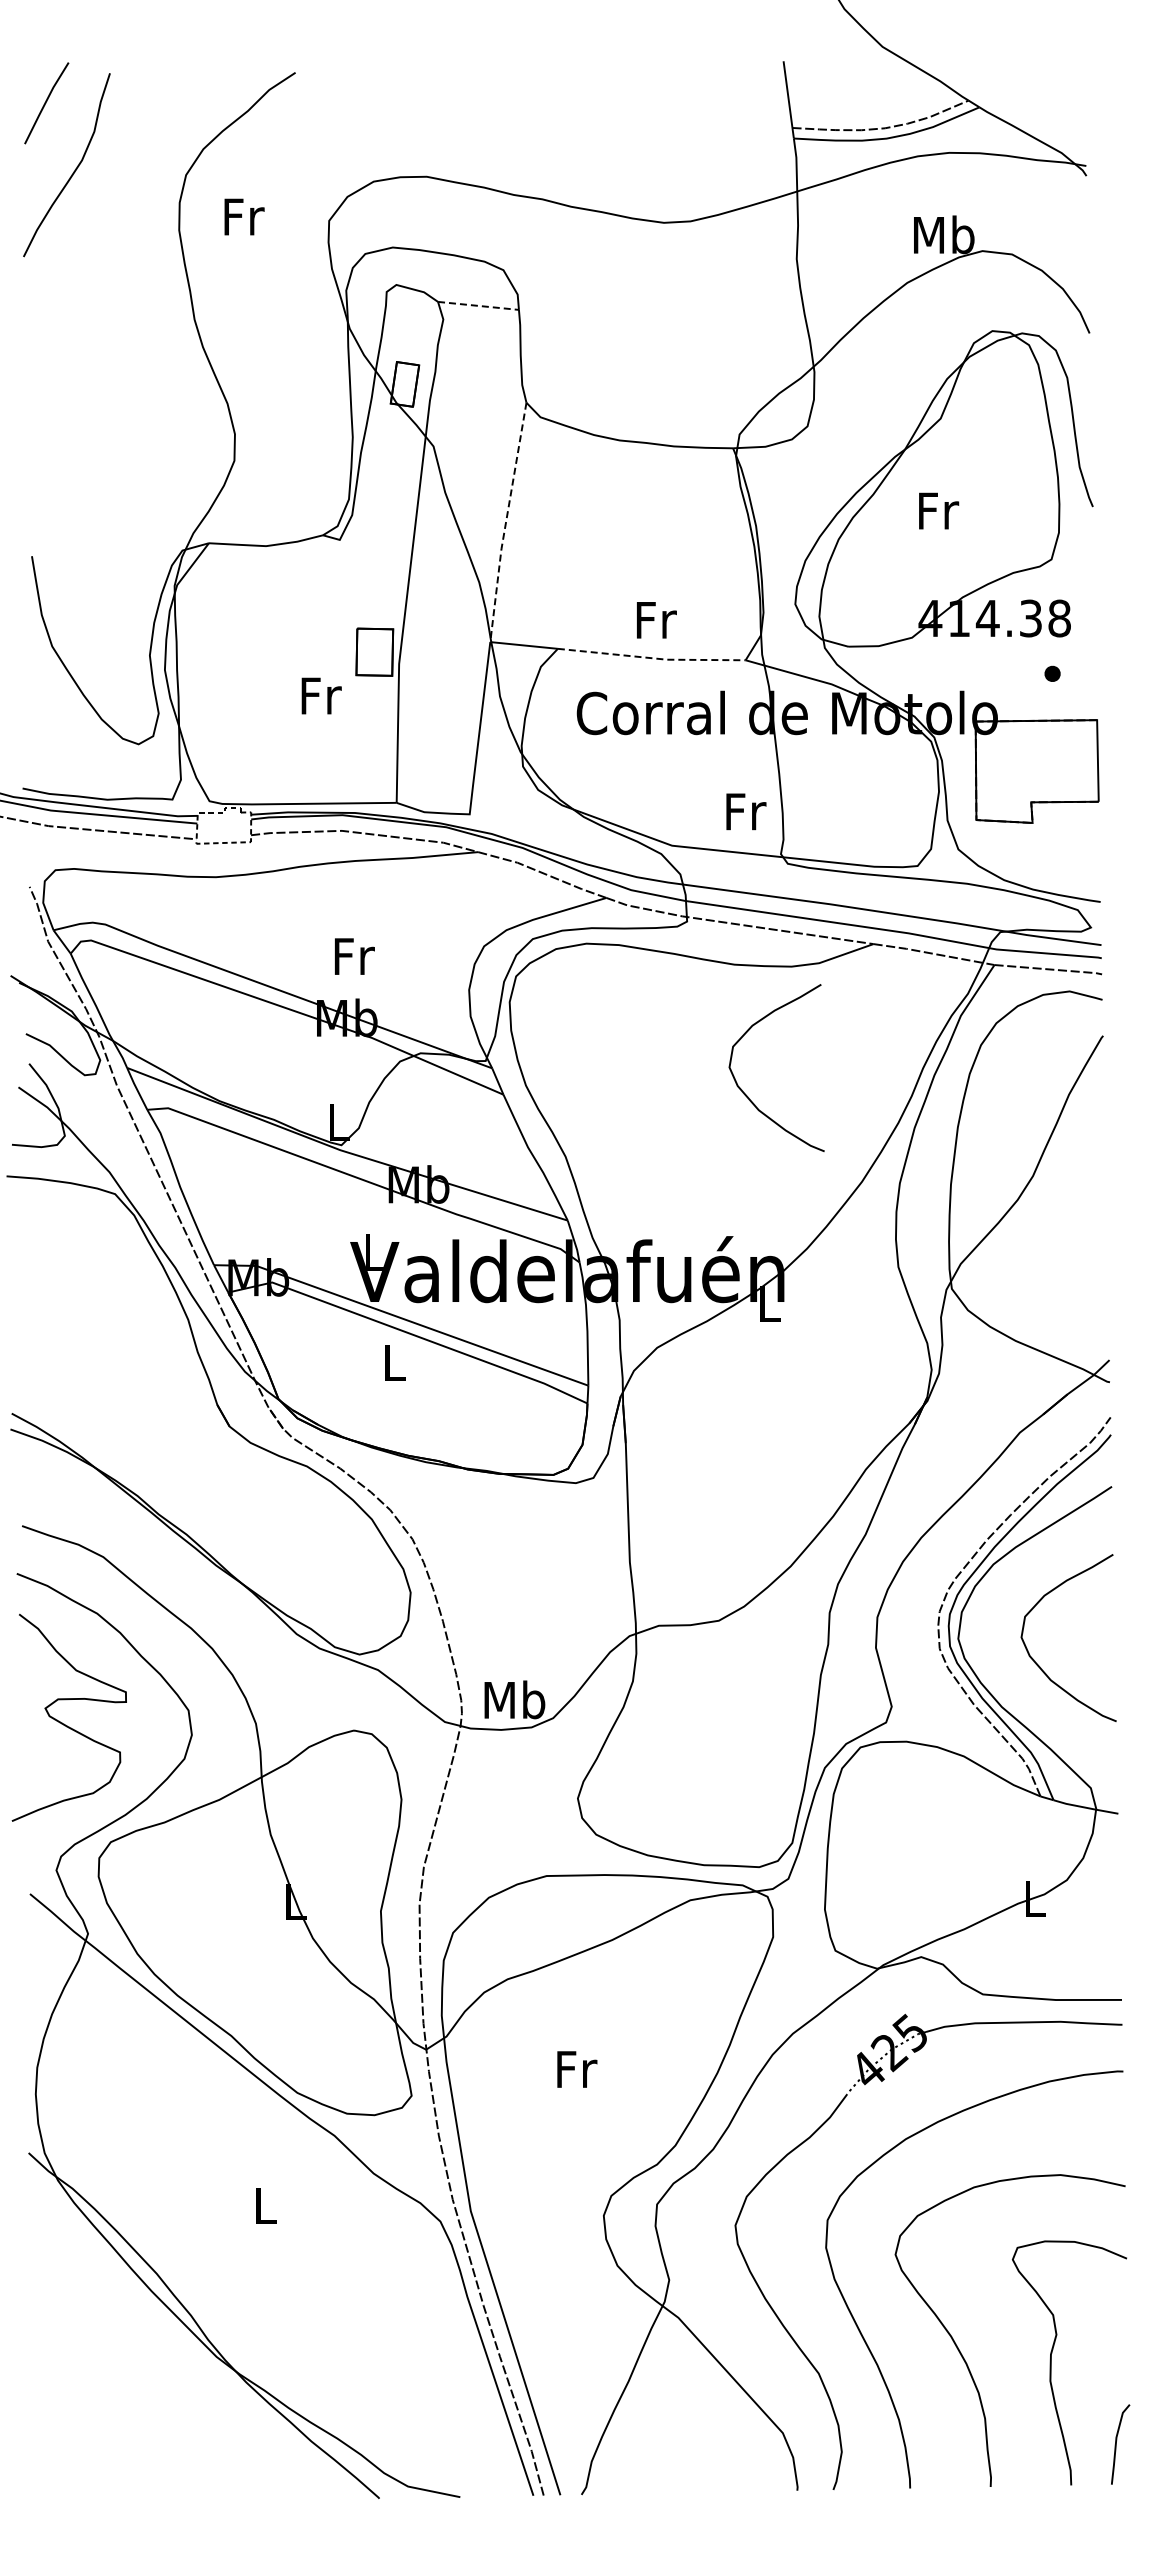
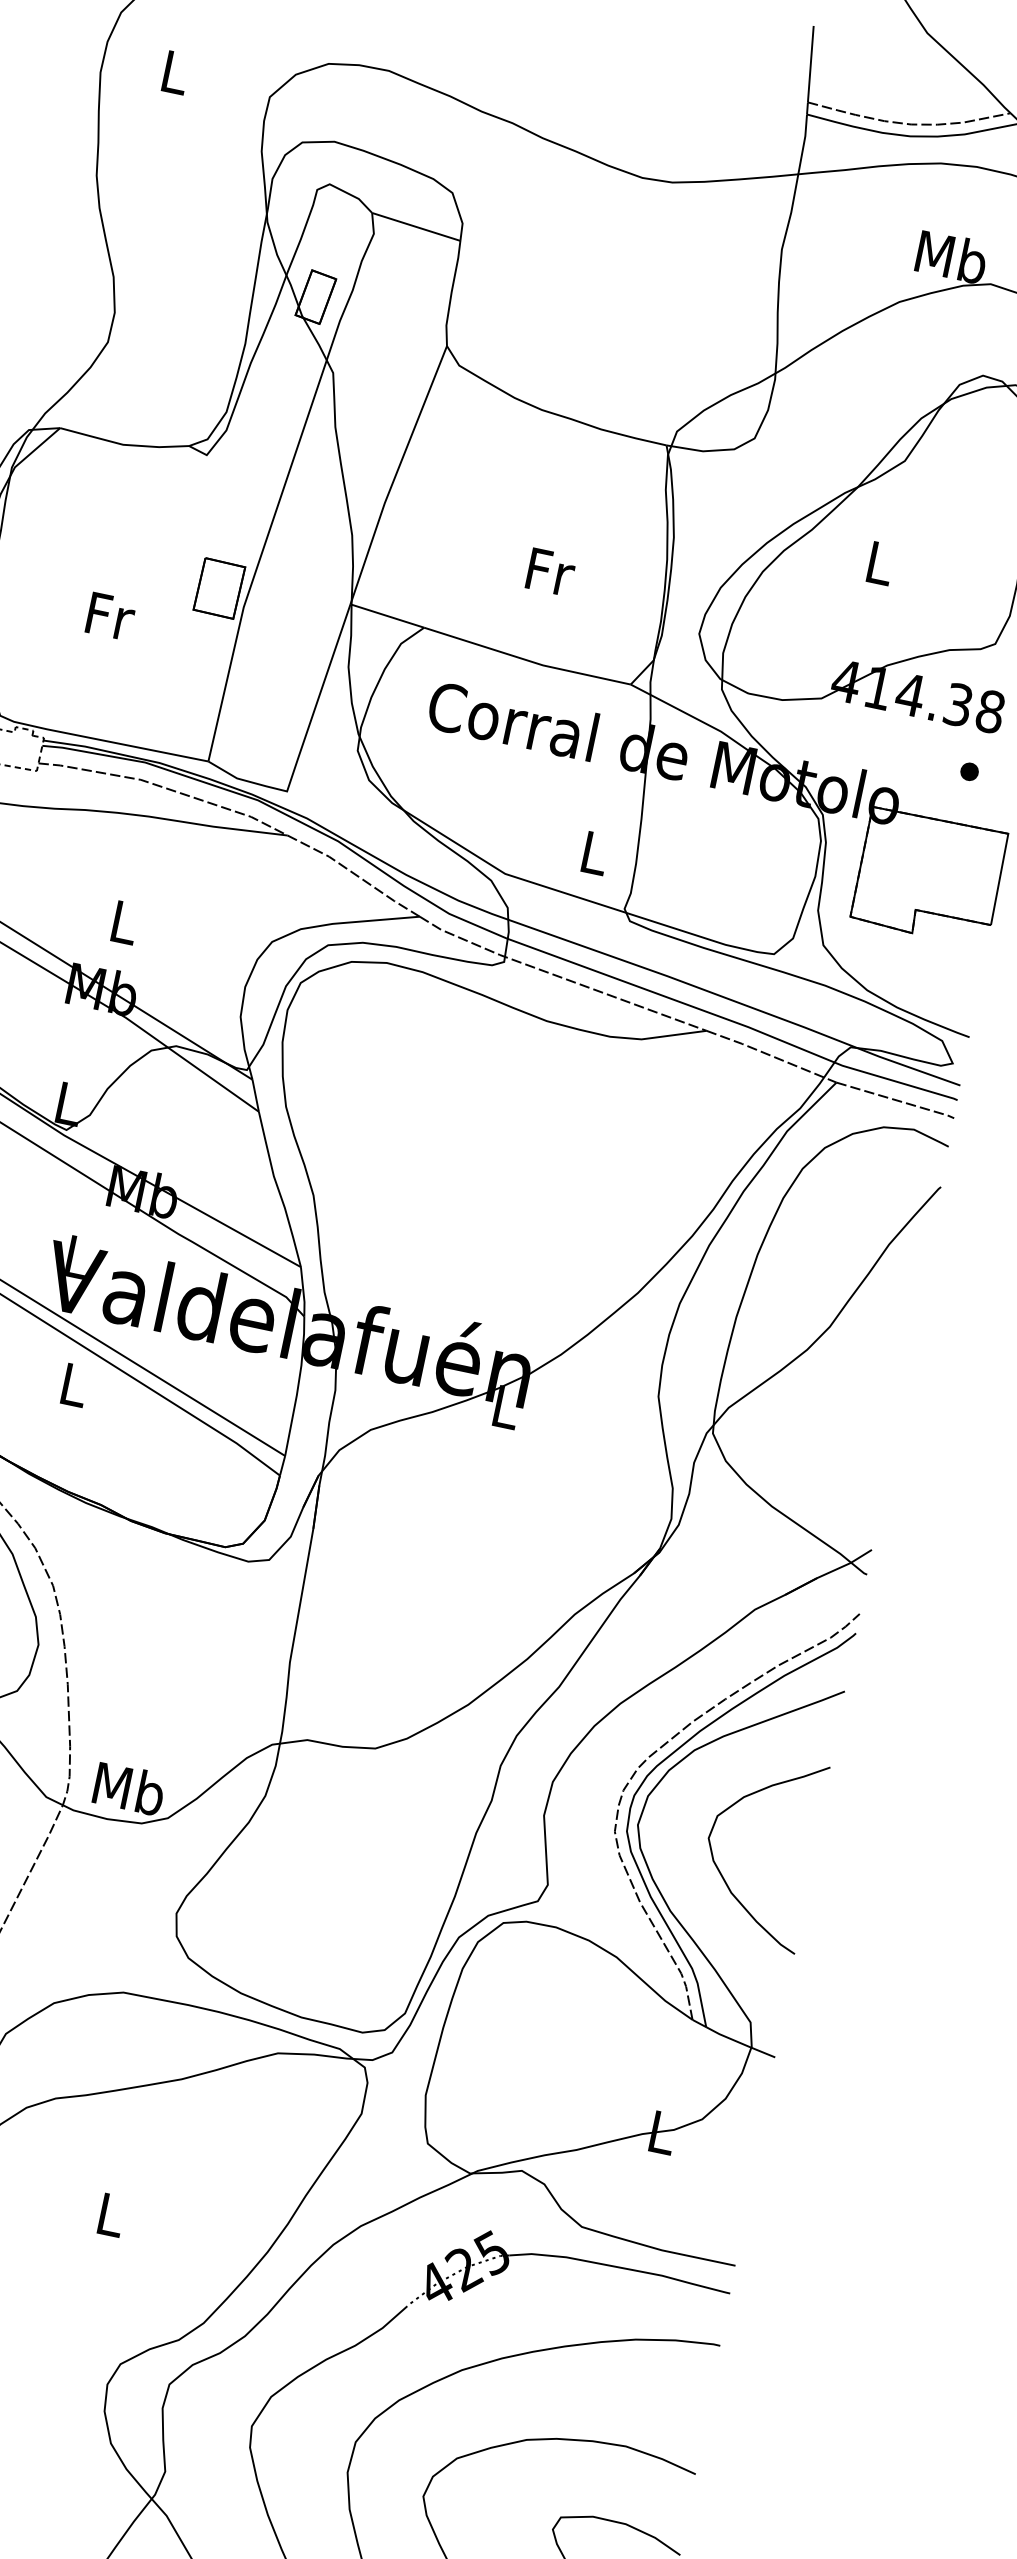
text: (244, 216) -> (176, 72), Fr -> L
line: (478, 305) -> (416, 226), dashed -> solid
text: (939, 510) -> (881, 563), Fr -> L
line: (506, 522) -> (396, 474), dashed -> solid
text: (656, 620) -> (550, 572), moved
line: (652, 658) -> (527, 660), dashed -> solid
text: (321, 695) -> (110, 615), moved
text: (746, 811) -> (596, 853), Fr -> L
text: (354, 956) -> (125, 922), Fr -> L
curve: (747, 1095) -> (530, 1169), removed
text: (577, 2069) -> (112, 2215), Fr -> L

